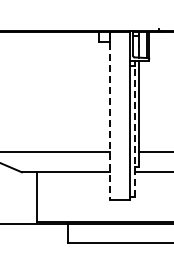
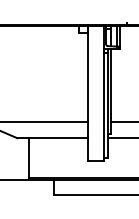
line: (110, 116) -> (88, 93), dashed -> solid
line: (134, 130) -> (107, 104), dashed -> solid

